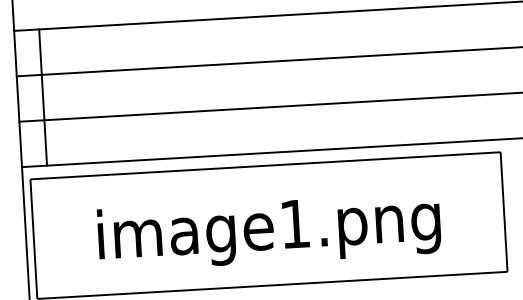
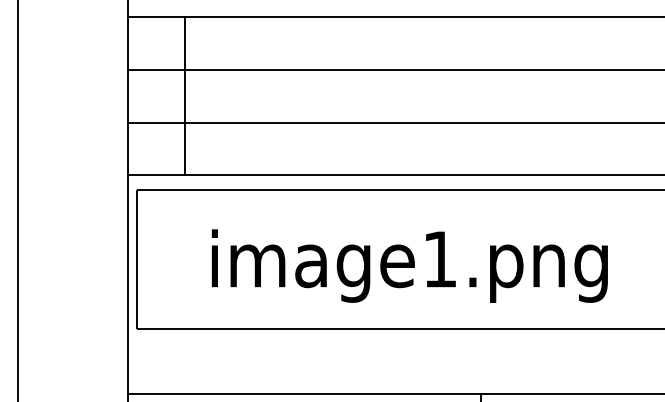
line: (43, 97) -> (185, 96), moved

